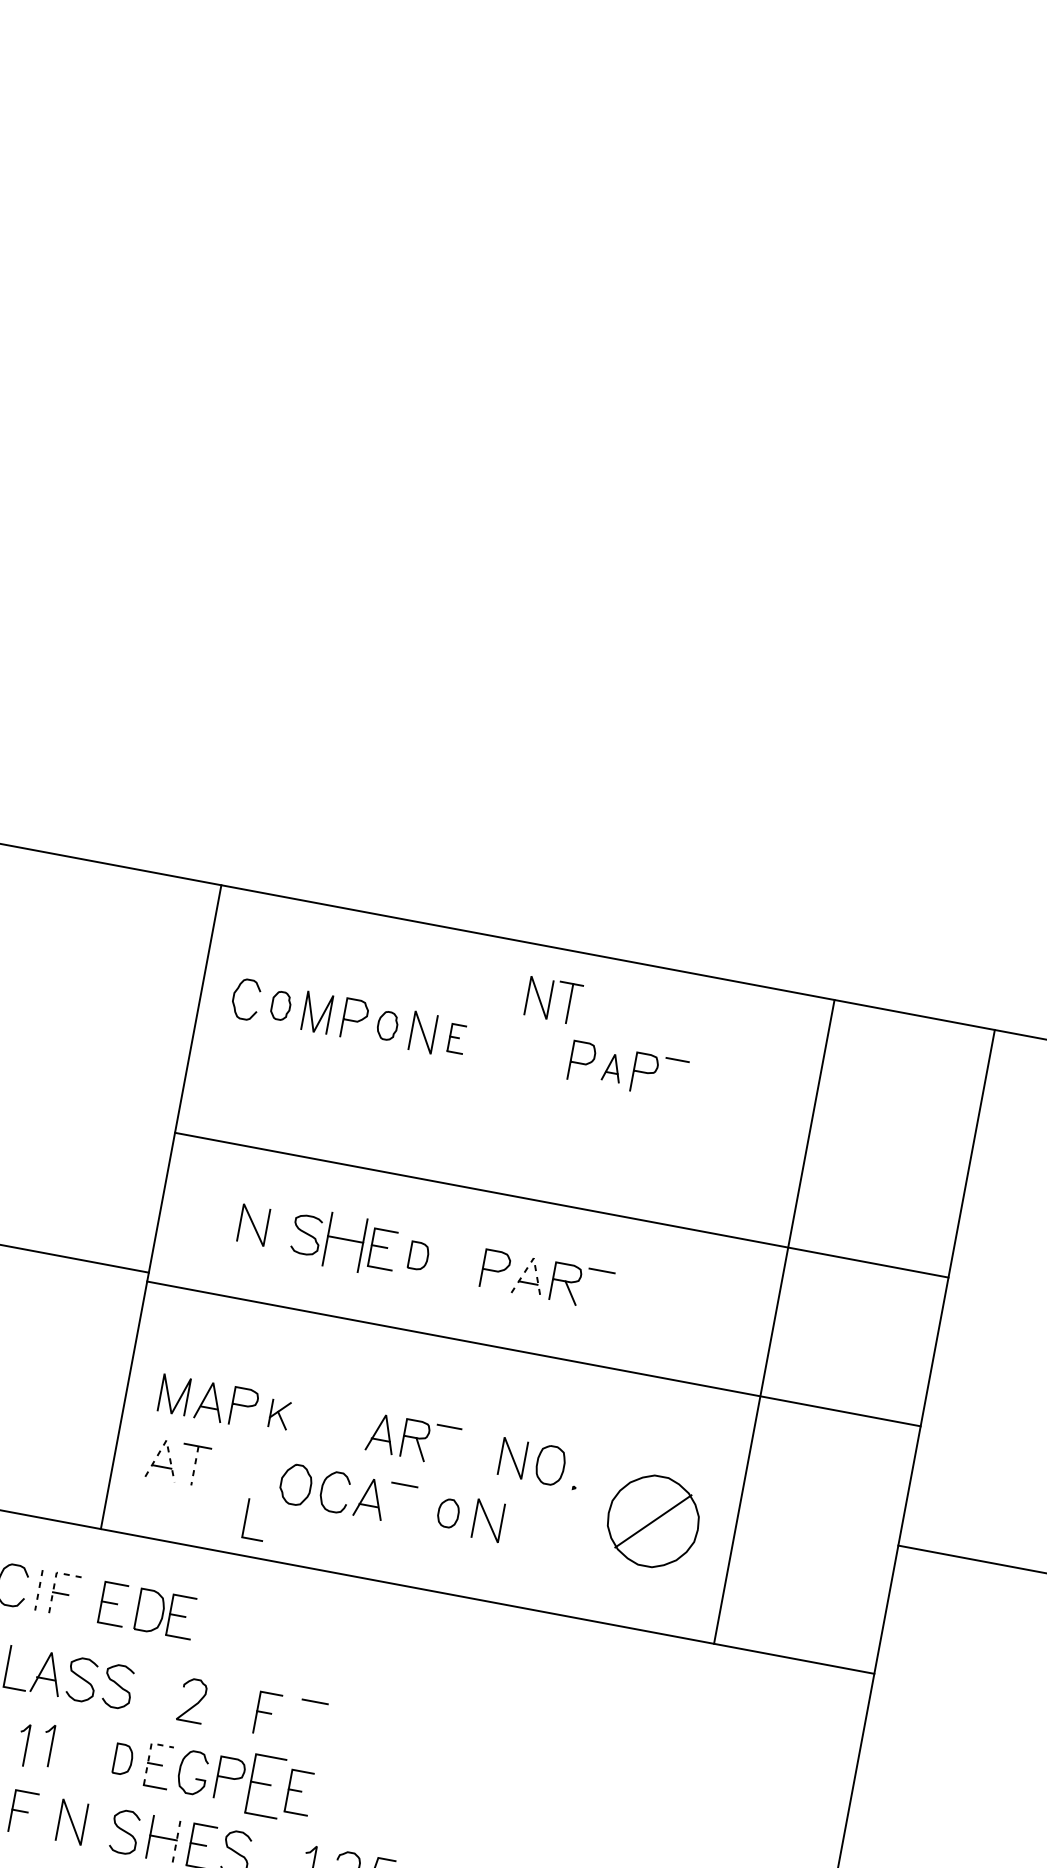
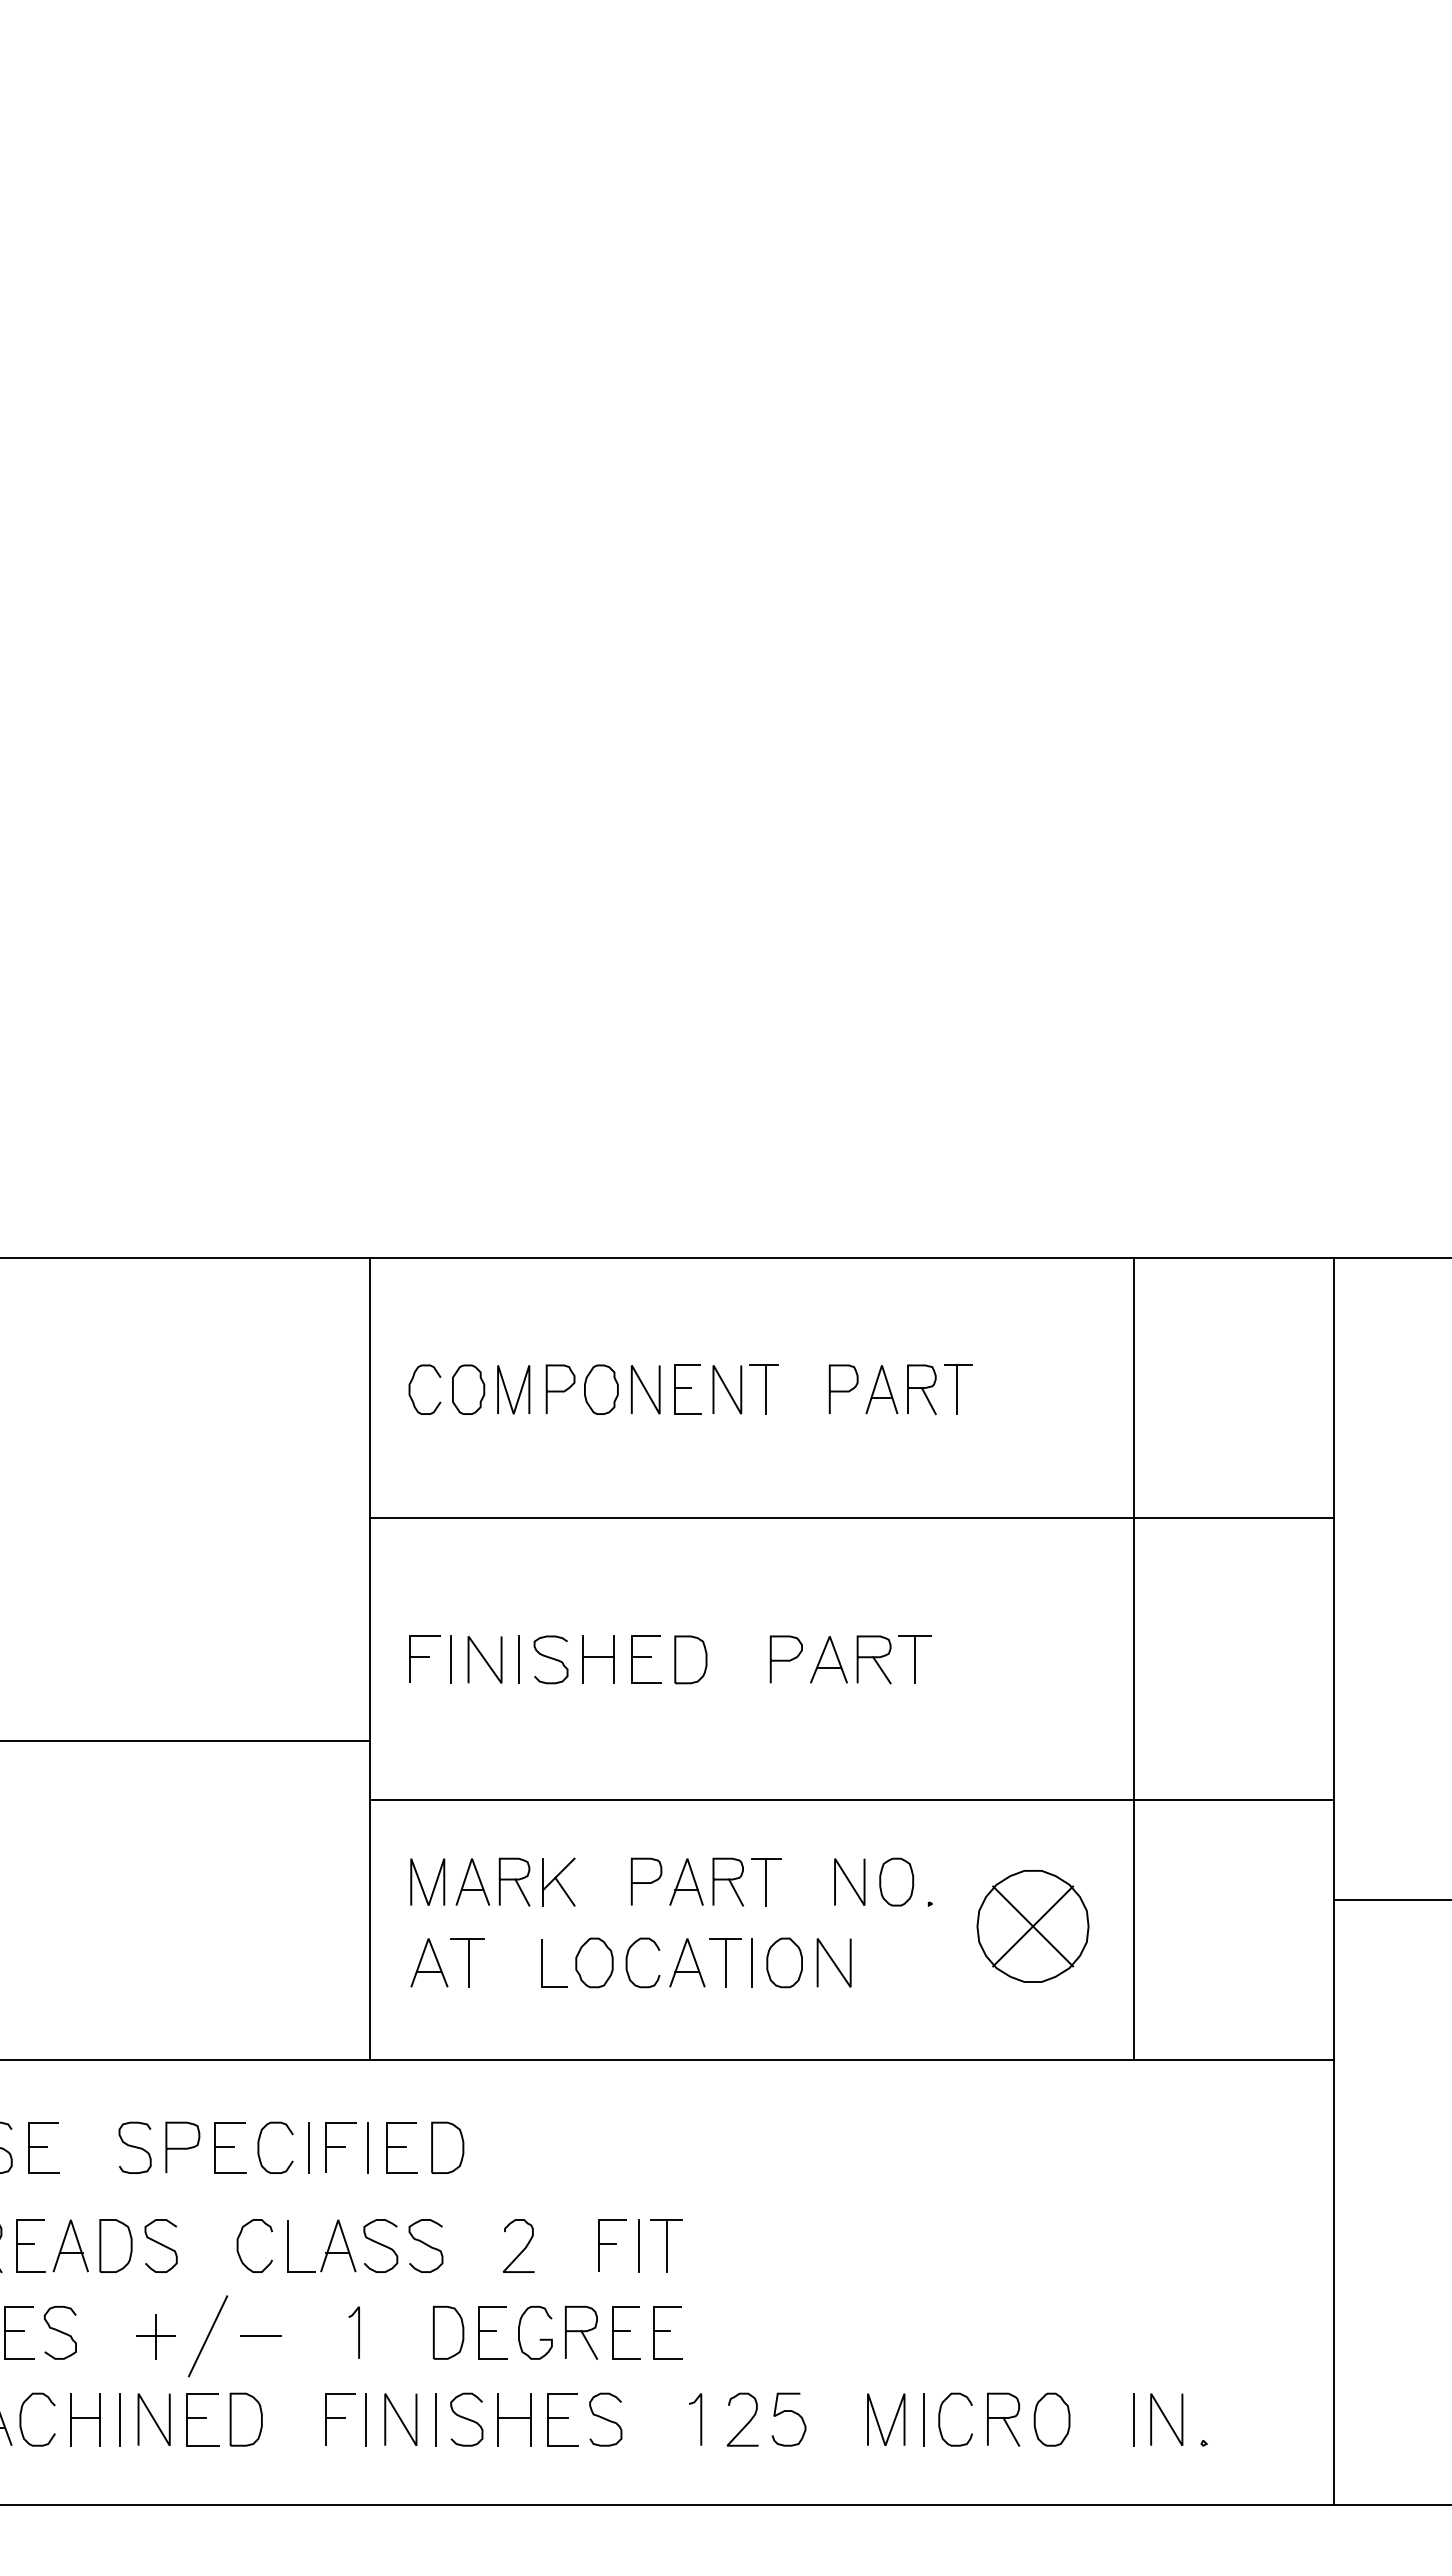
part: (553, 1000) -> (745, 1389), moved
part: (280, 1005) -> (468, 1389), size x1.43
part: (387, 1025) -> (601, 1389), size x1.43
part: (456, 1038) -> (687, 1389), size x1.43
part: (612, 1067) -> (881, 1389), size x1.43
line: (672, 1079) -> (956, 1389), added
line: (648, 1084) -> (928, 1401), added
line: (561, 1205) -> (851, 1518), moved
part: (205, 1215) -> (424, 1658), added
line: (226, 1219) -> (451, 1659), added
line: (280, 1229) -> (518, 1659), added
part: (344, 1241) -> (598, 1659), size x0.71
part: (418, 1255) -> (690, 1659), size x1.43
line: (533, 1258) -> (829, 1636), dashed -> solid
line: (598, 1289) -> (914, 1659), added
line: (533, 1353) -> (851, 1799), moved
part: (279, 1414) -> (558, 1881), size x1.43
line: (248, 1417) -> (522, 1892), added
curve: (349, 1428) -> (646, 1882), added
line: (166, 1440) -> (428, 1938), dashed -> solid
line: (445, 1445) -> (765, 1881), added
line: (194, 1466) -> (468, 1963), dashed -> solid
line: (401, 1504) -> (725, 1962), added
line: (422, 1508) -> (751, 1962), added
part: (448, 1512) -> (784, 1962), size x1.43
line: (246, 1518) -> (542, 1963), moved
line: (653, 1521) -> (1033, 1926), added
line: (55, 1579) -> (326, 2131), dashed -> solid
line: (38, 1590) -> (308, 2148), dashed -> solid
line: (86, 1598) -> (367, 2147), added
part: (181, 1616) -> (486, 2147), removed
line: (288, 1718) -> (638, 2245), added
line: (311, 1722) -> (666, 2245), added
line: (26, 1745) -> (328, 2337), removed
line: (149, 1752) -> (478, 2318), dashed -> solid
part: (123, 1759) -> (448, 2332), size x1.43
part: (266, 1786) -> (626, 2332), size x0.71
line: (234, 1790) -> (589, 2344), added
line: (44, 1816) -> (366, 2419), added
line: (99, 1827) -> (435, 2419), added
line: (176, 1842) -> (531, 2420), dashed -> solid

